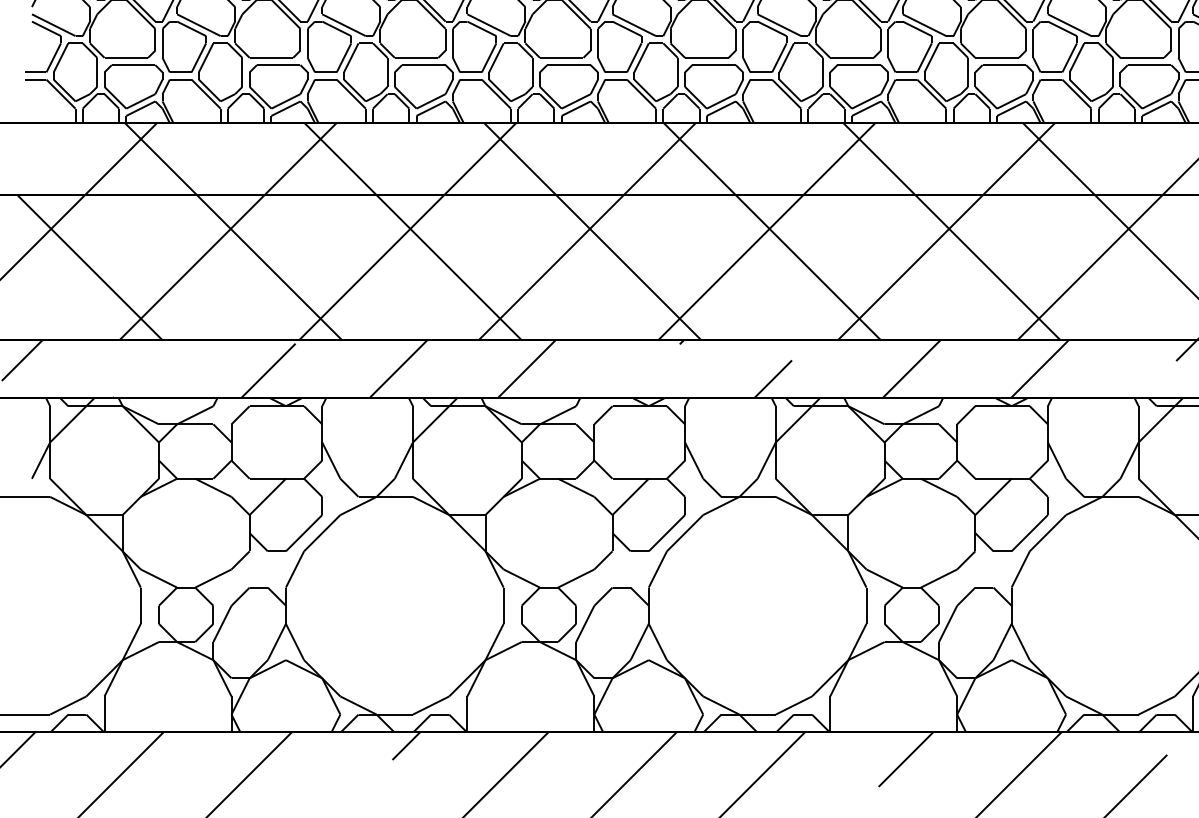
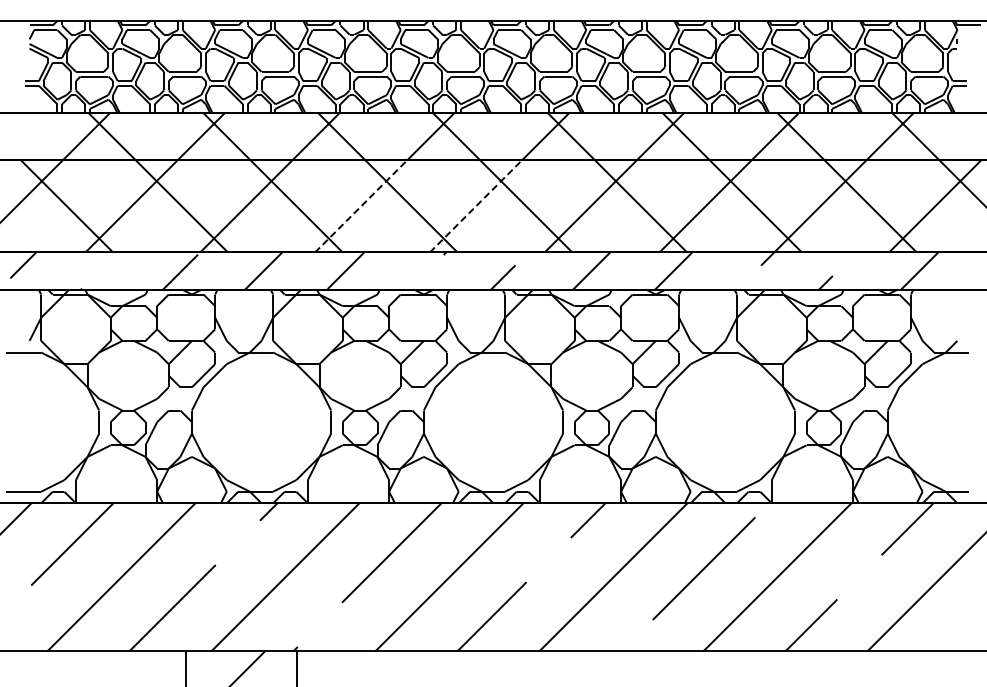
line: (551, 268) -> (361, 206), solid -> dashed
line: (731, 268) -> (476, 206), solid -> dashed

